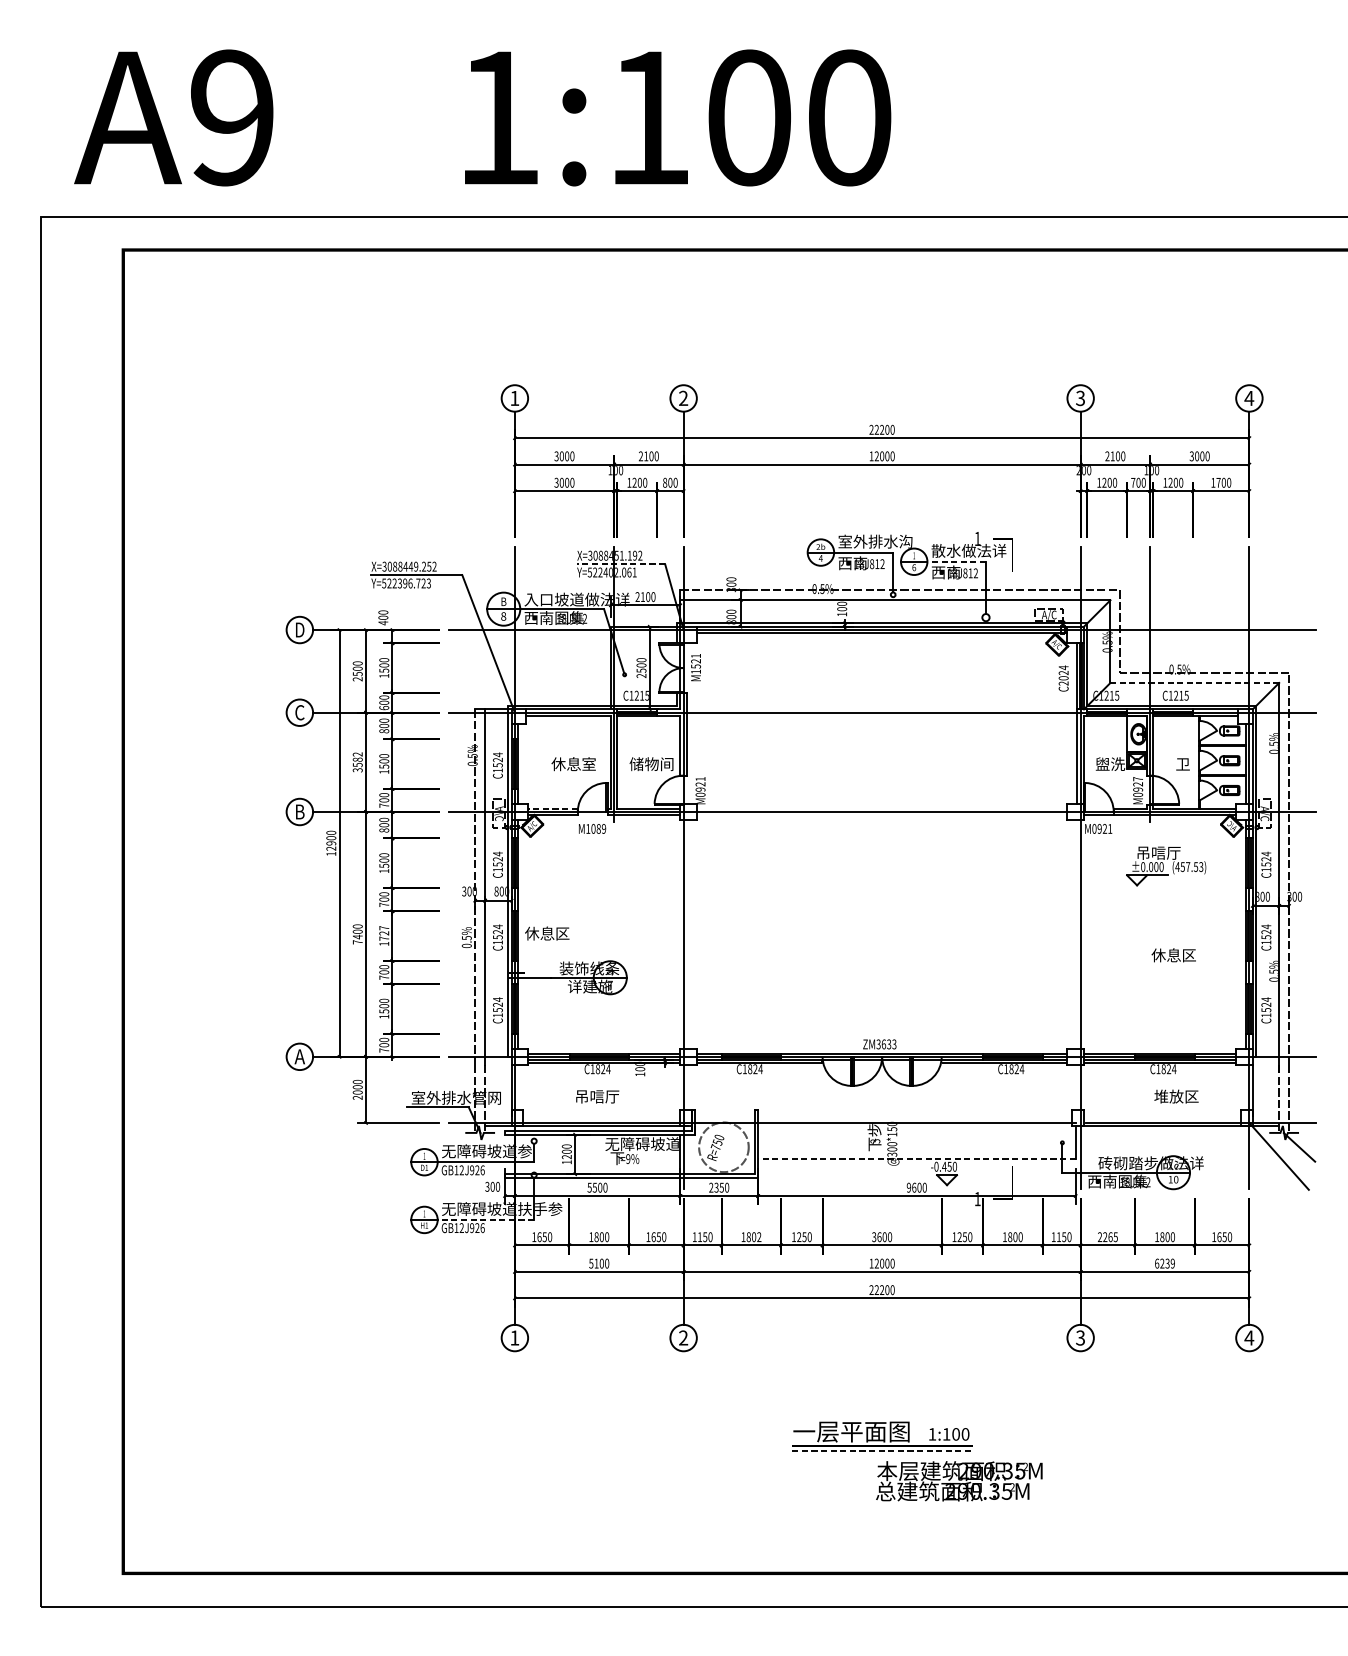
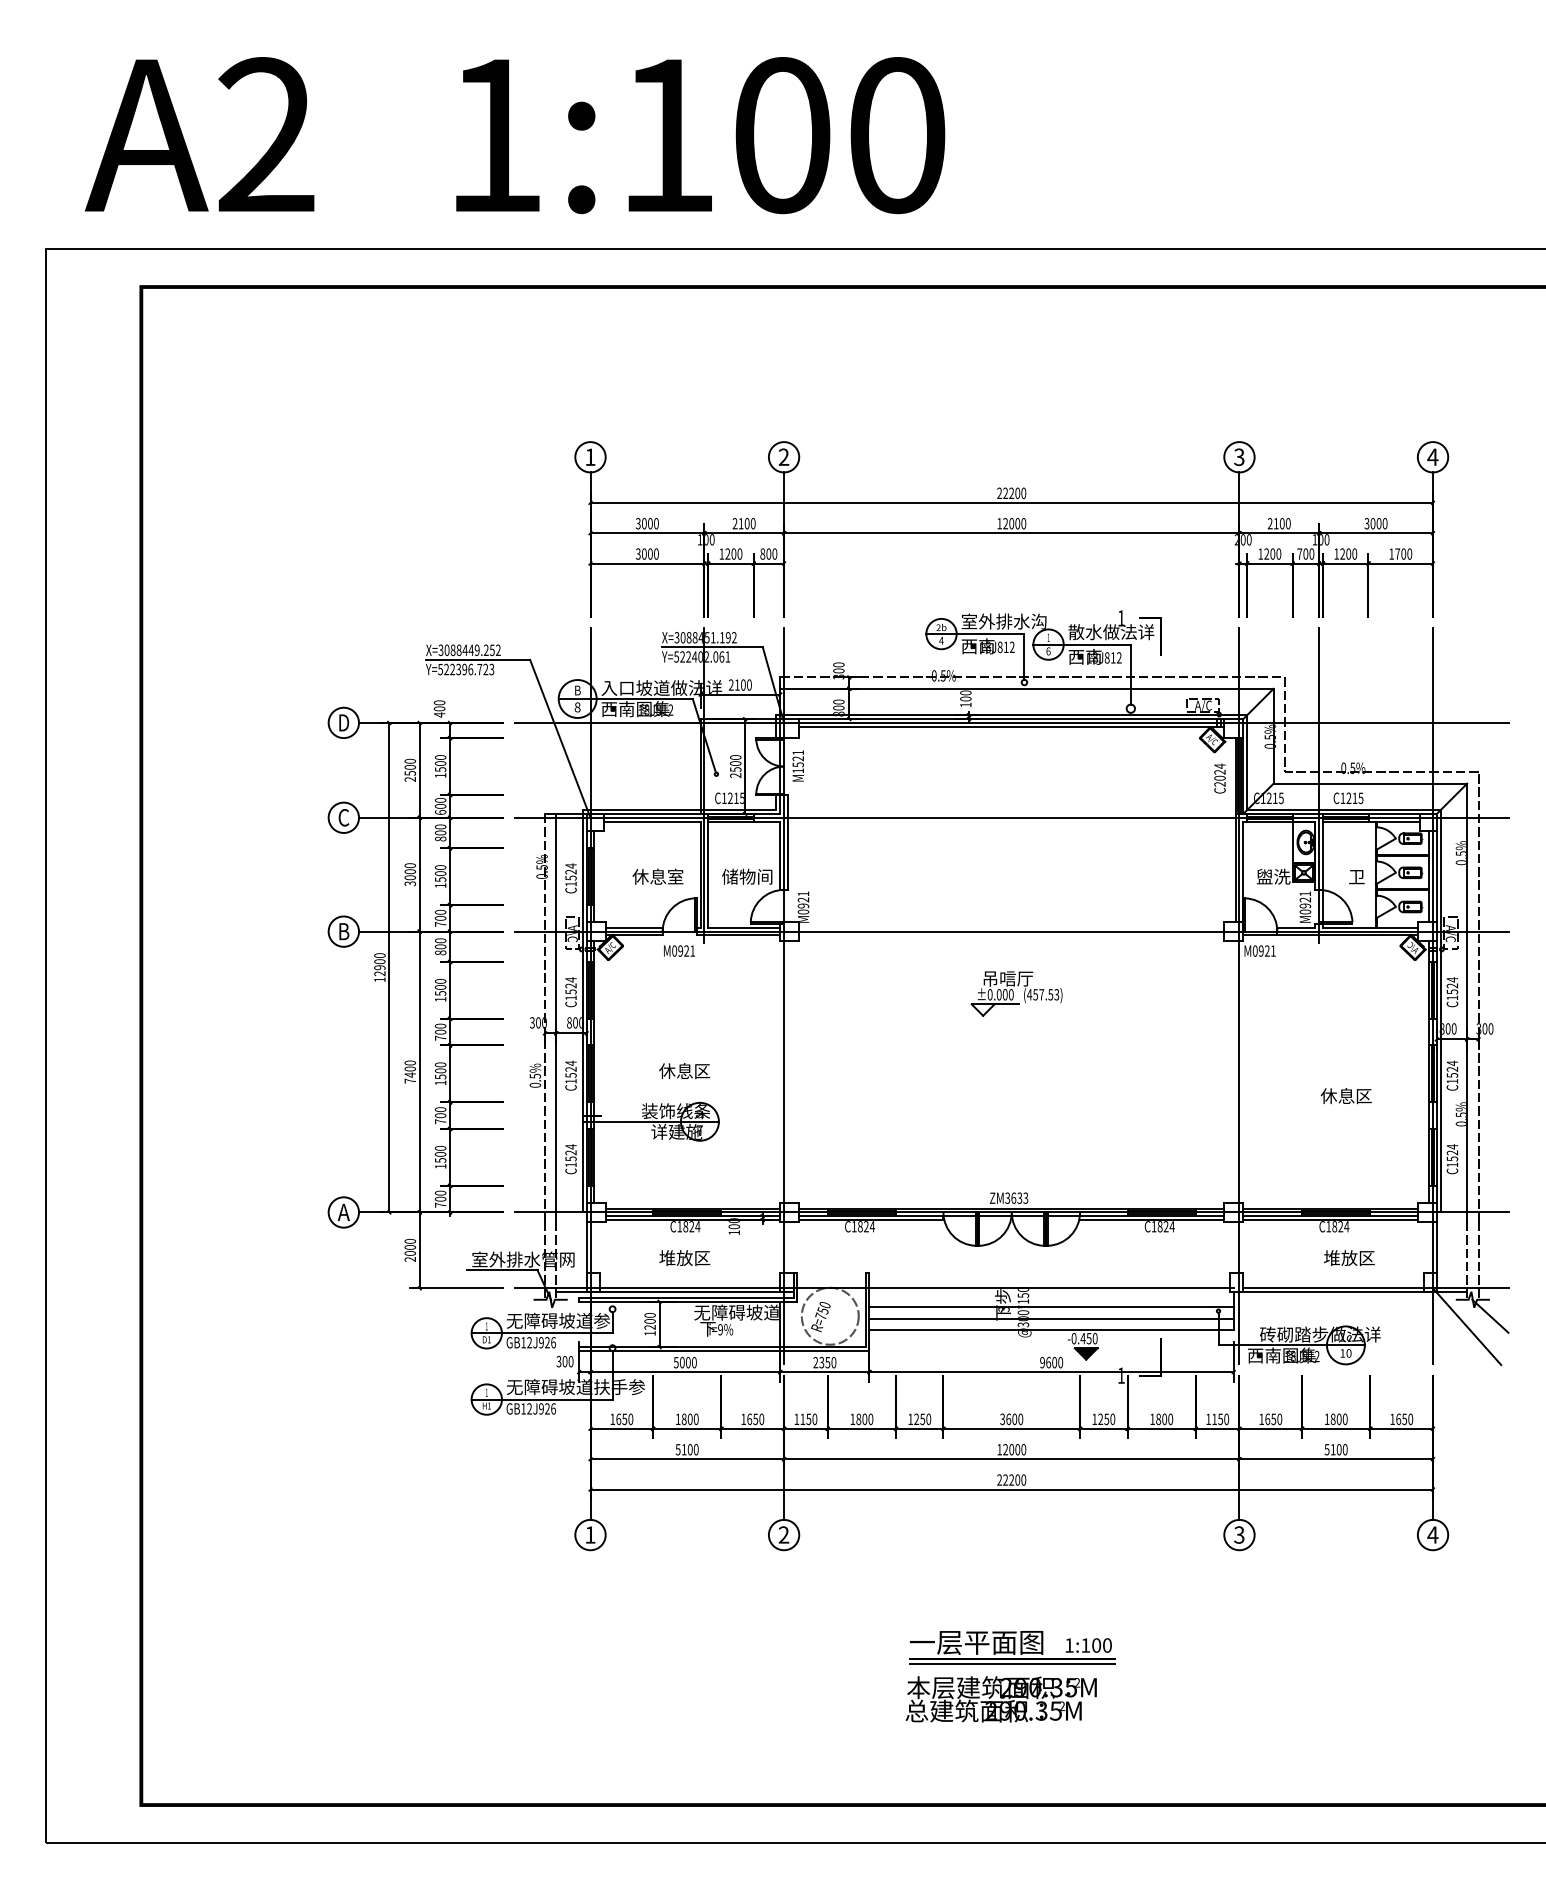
text: (232, 117) -> (266, 135), A9 -> A2
text: (677, 117) -> (700, 135), moved
line: (956, 561) -> (1097, 644), dashed -> solid
line: (621, 564) -> (712, 647), dashed -> solid
line: (1194, 682) -> (1370, 783), dashed -> solid
text: (357, 759) -> (410, 871), 3582 -> 3000
text: (1137, 778) -> (1304, 893), M0927 -> M0921
line: (552, 808) -> (633, 927), dashed -> solid
text: (595, 828) -> (683, 950), M1089 -> M0921
part: (1166, 865) -> (1016, 993), moved
text: (384, 933) -> (440, 1070), 1727 -> 1500
text: (547, 933) -> (684, 1071), moved
text: (596, 1096) -> (684, 1258), 吊唁厅 -> 堆放区
line: (916, 1139) -> (1051, 1307), added
line: (916, 1149) -> (1051, 1318), added
line: (916, 1159) -> (1051, 1330), dashed -> solid
fill: (946, 1179) -> (1085, 1353), added
text: (594, 1187) -> (681, 1362), 5500 -> 5000
line: (485, 1219) -> (556, 1399), dashed -> solid
text: (759, 1237) -> (870, 1419), 1802 -> 1800
text: (1107, 1237) -> (1270, 1419), 2265 -> 1650
text: (1164, 1263) -> (1335, 1449), 6239 -> 5100
line: (882, 1450) -> (1012, 1664), dashed -> solid
text: (958, 1481) -> (1000, 1699), moved

